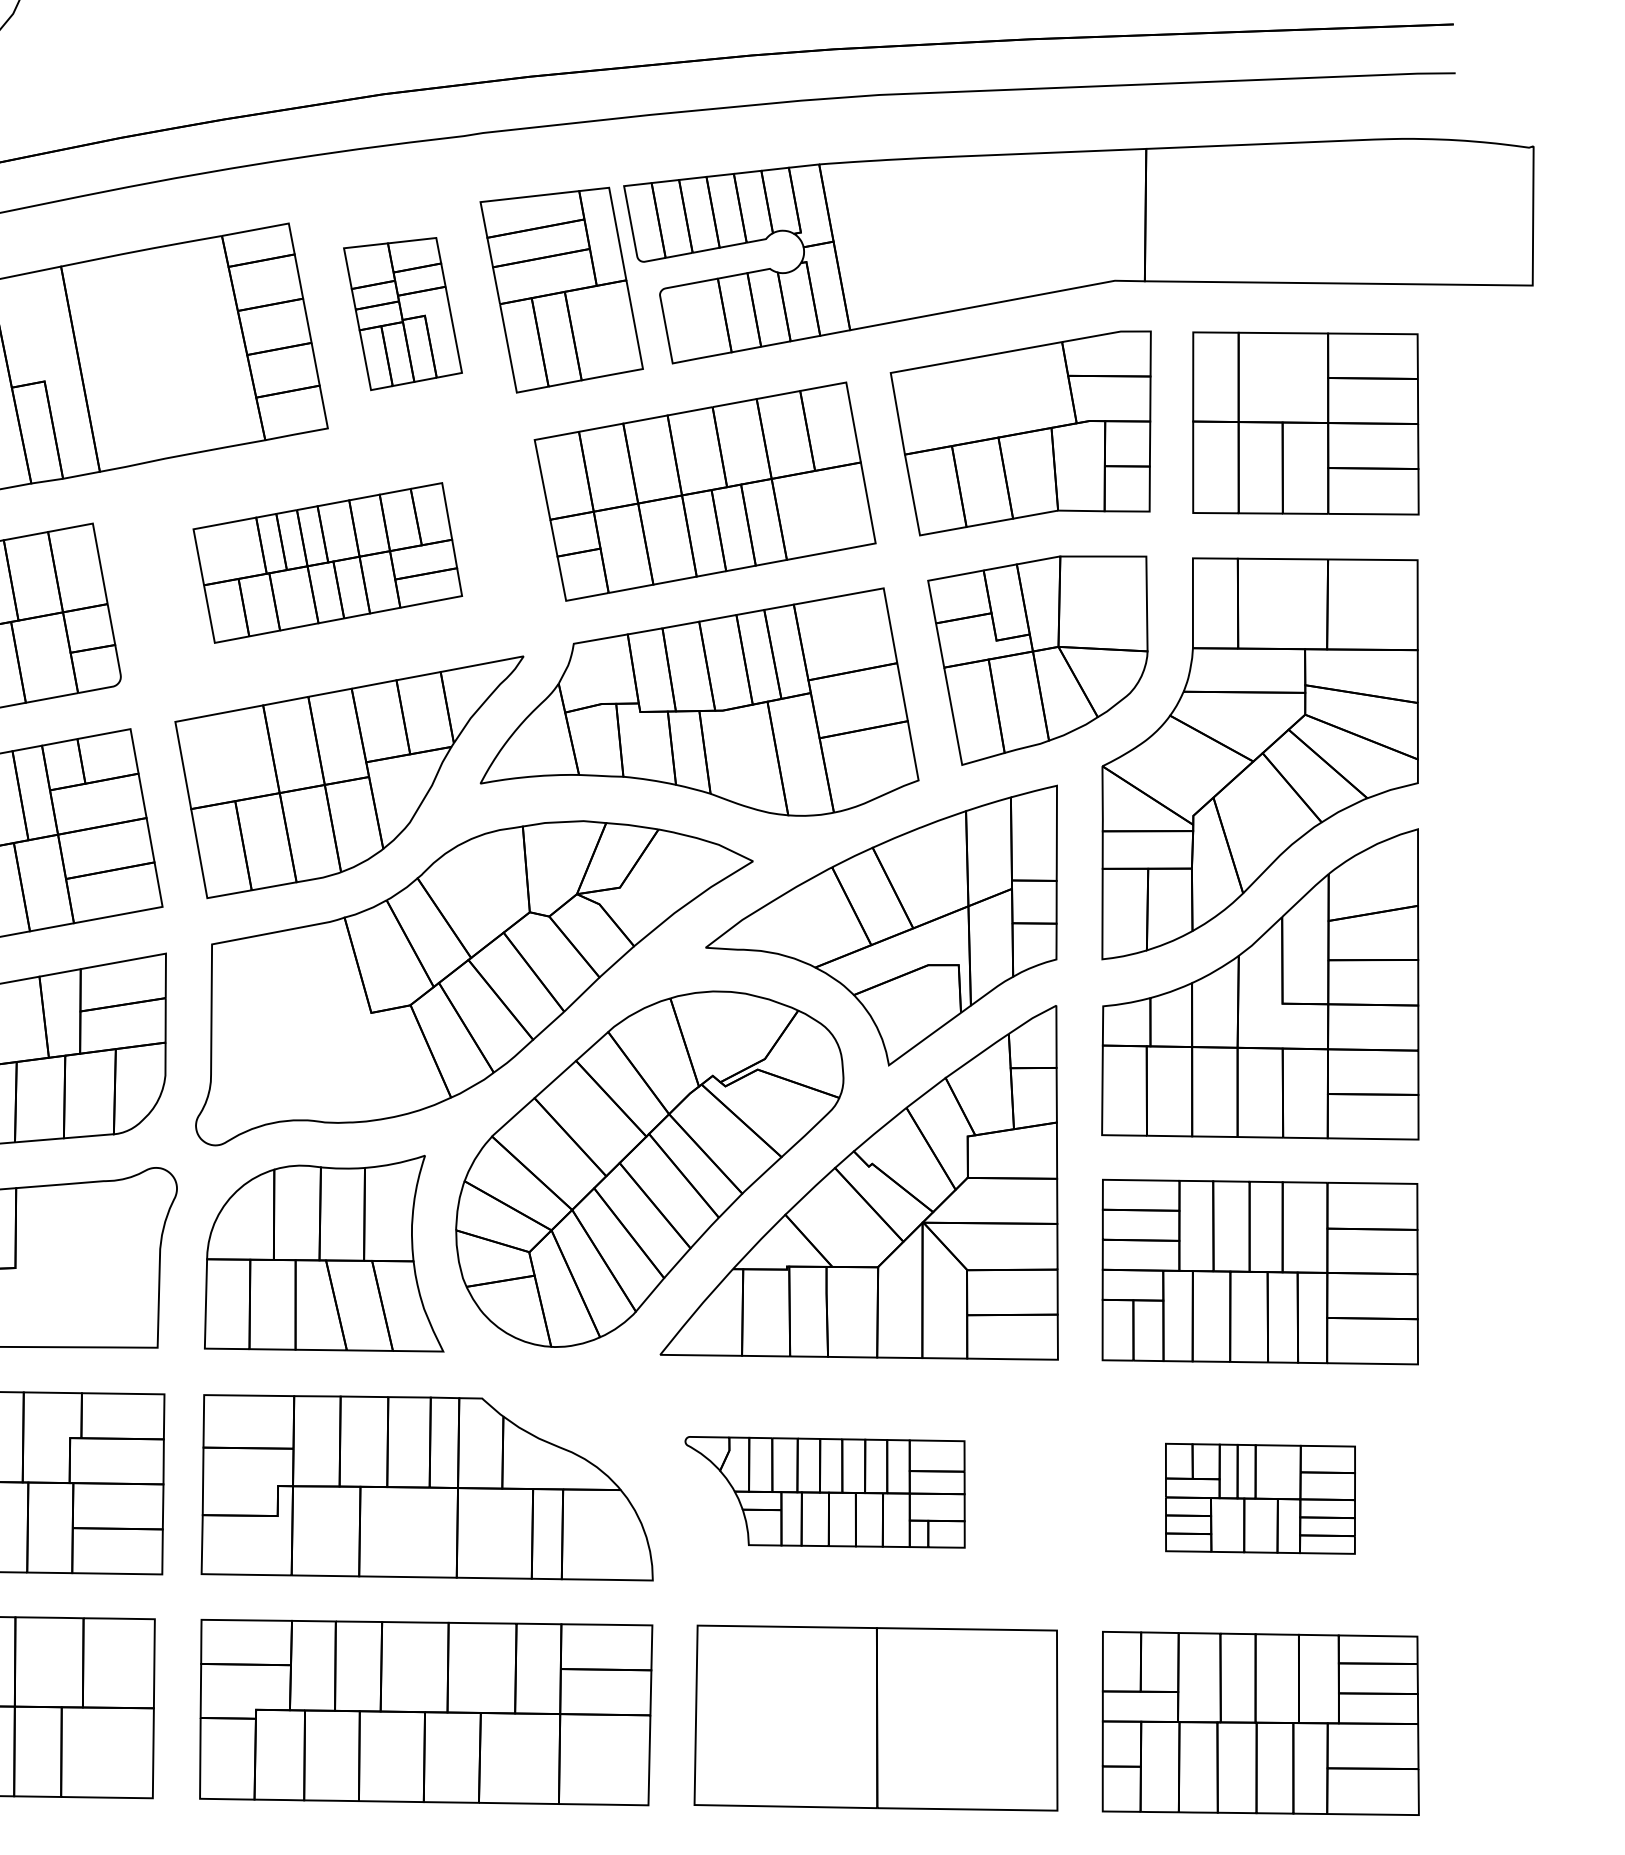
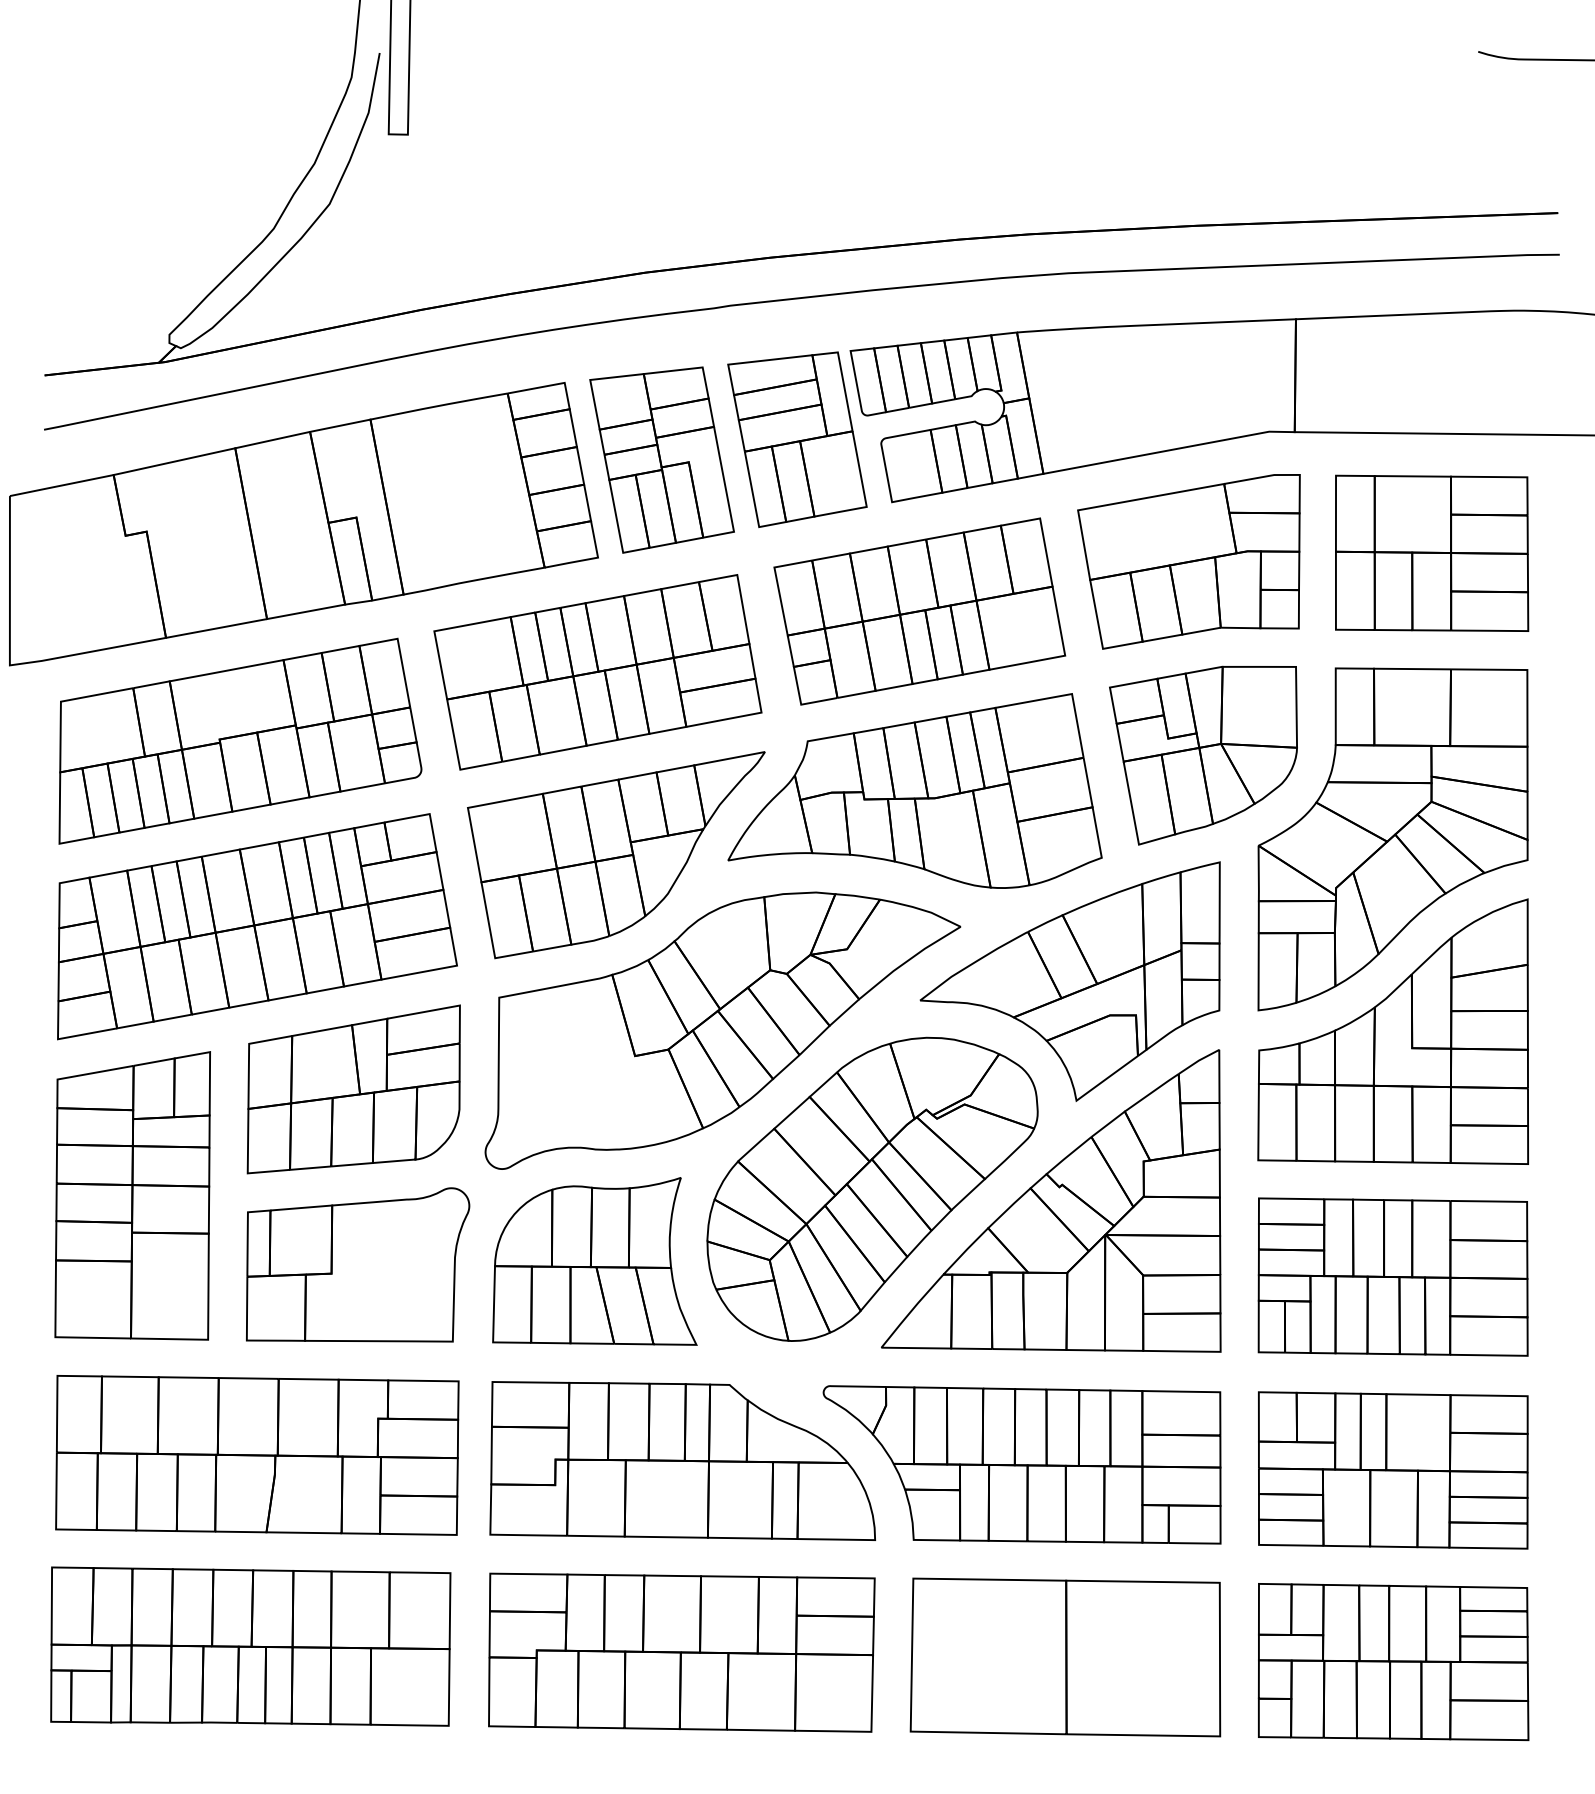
part: (402, 313) -> (661, 459), size x1.43
part: (327, 563) -> (597, 672), size x1.43
part: (824, 1491) -> (1021, 1464), size x1.67
part: (1260, 1498) -> (1393, 1470), size x1.67

